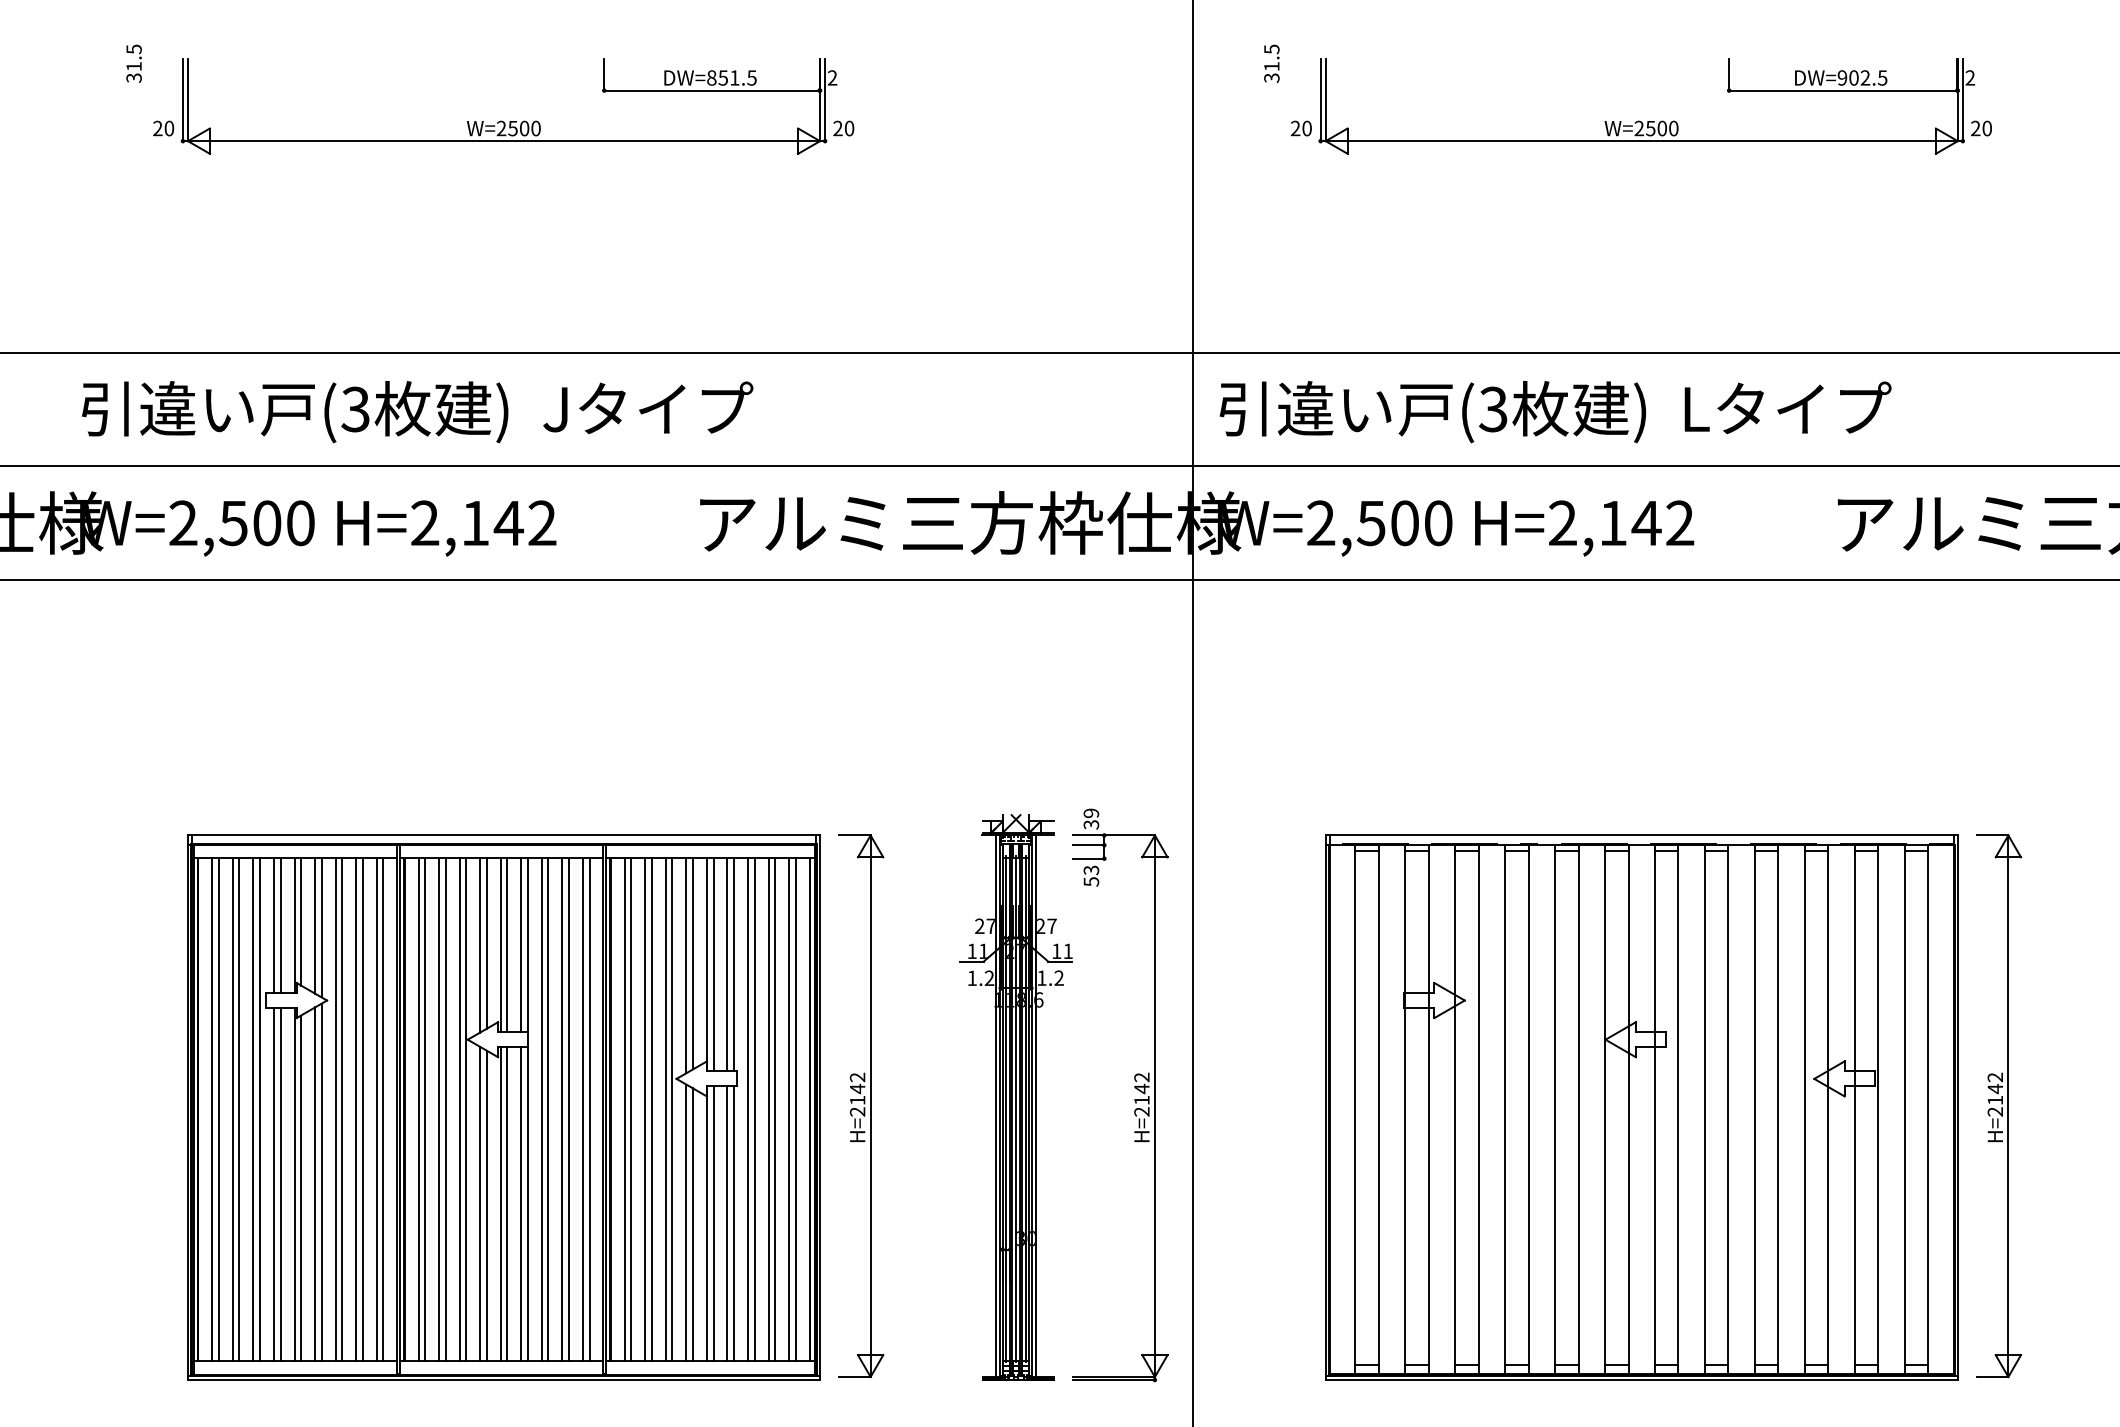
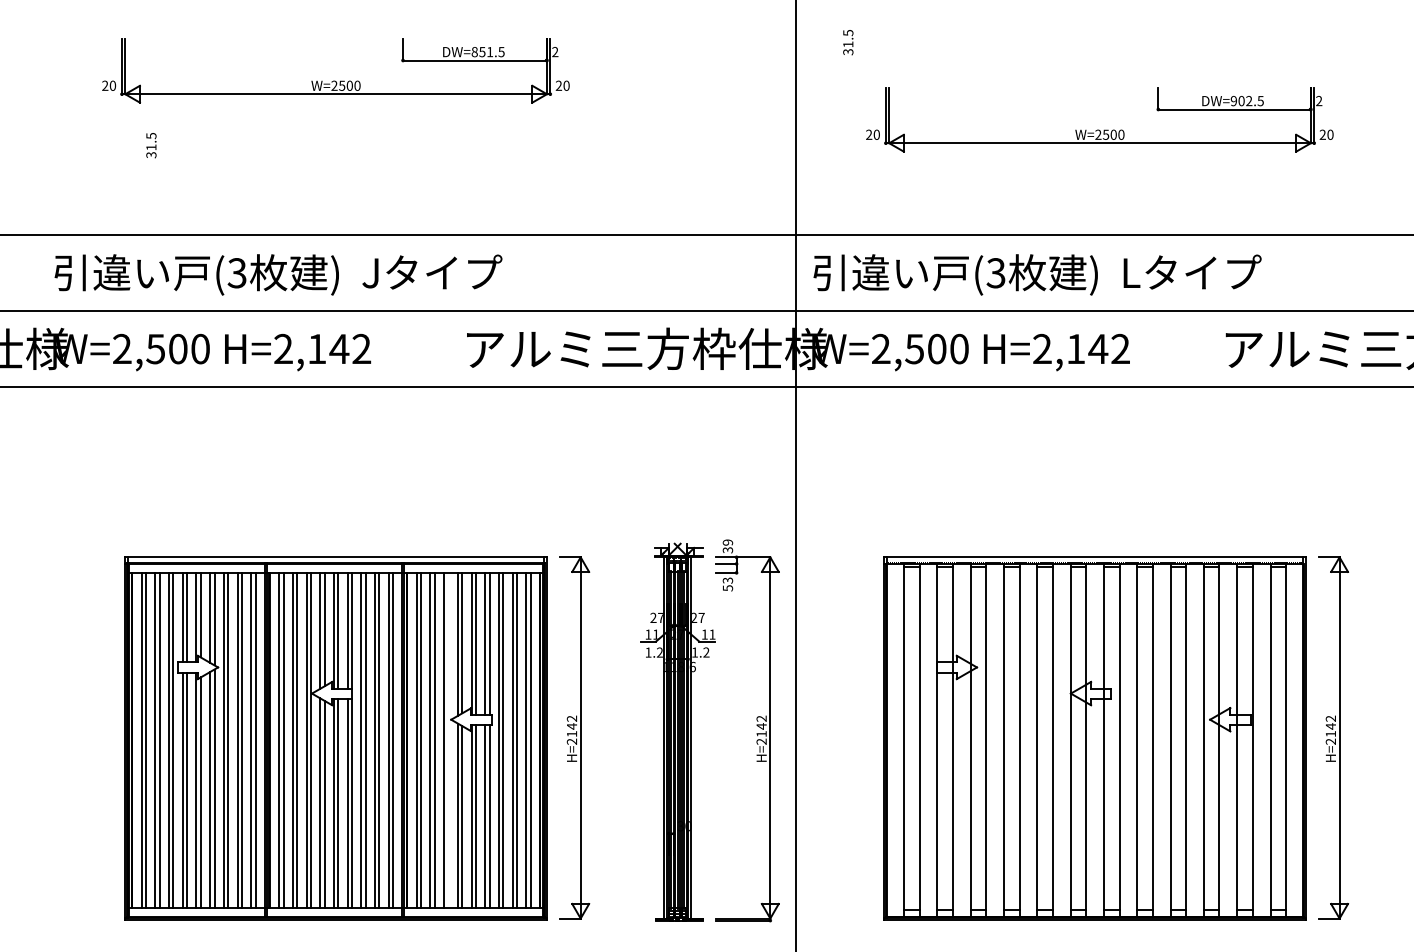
text: (134, 63) -> (151, 145), moved
part: (1639, 120) -> (1098, 129), moved
line: (672, 1108) -> (448, 739), removed

